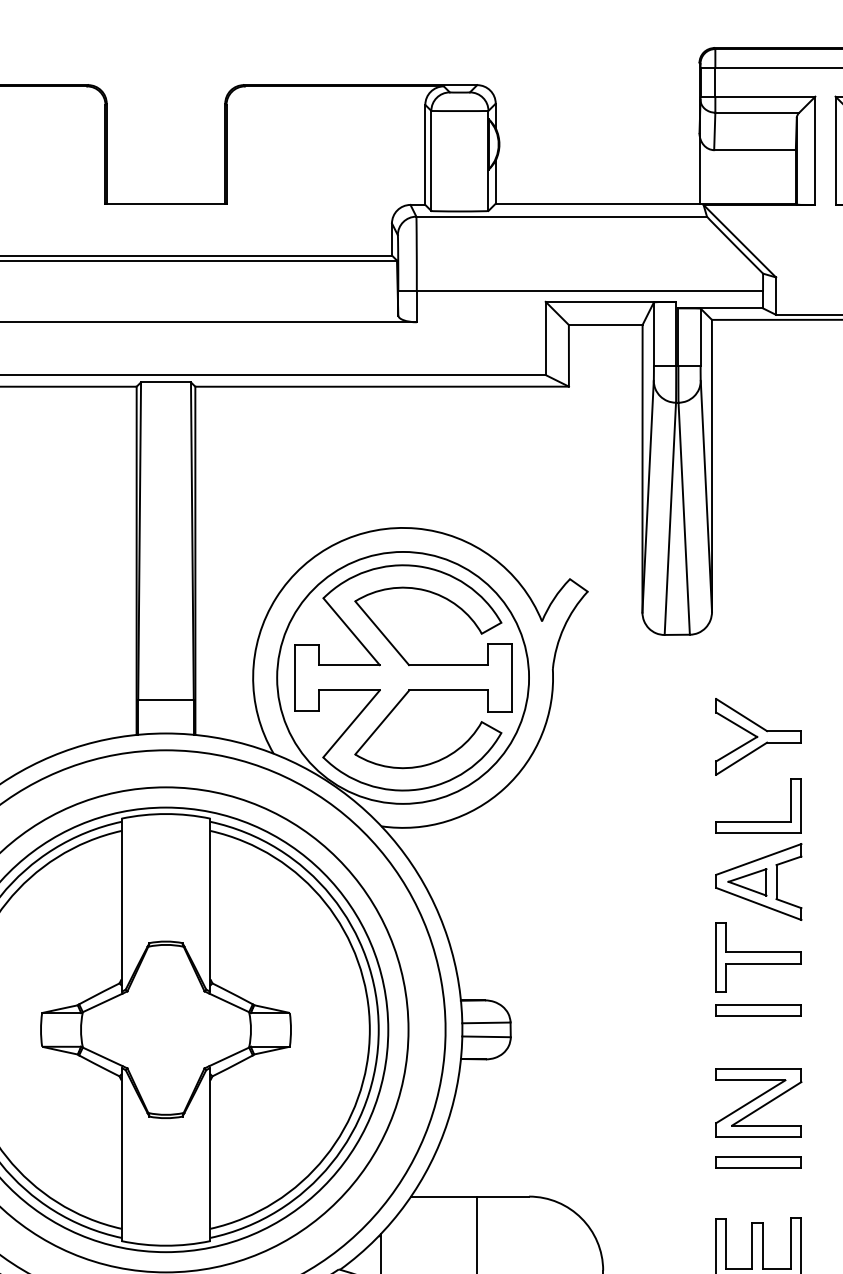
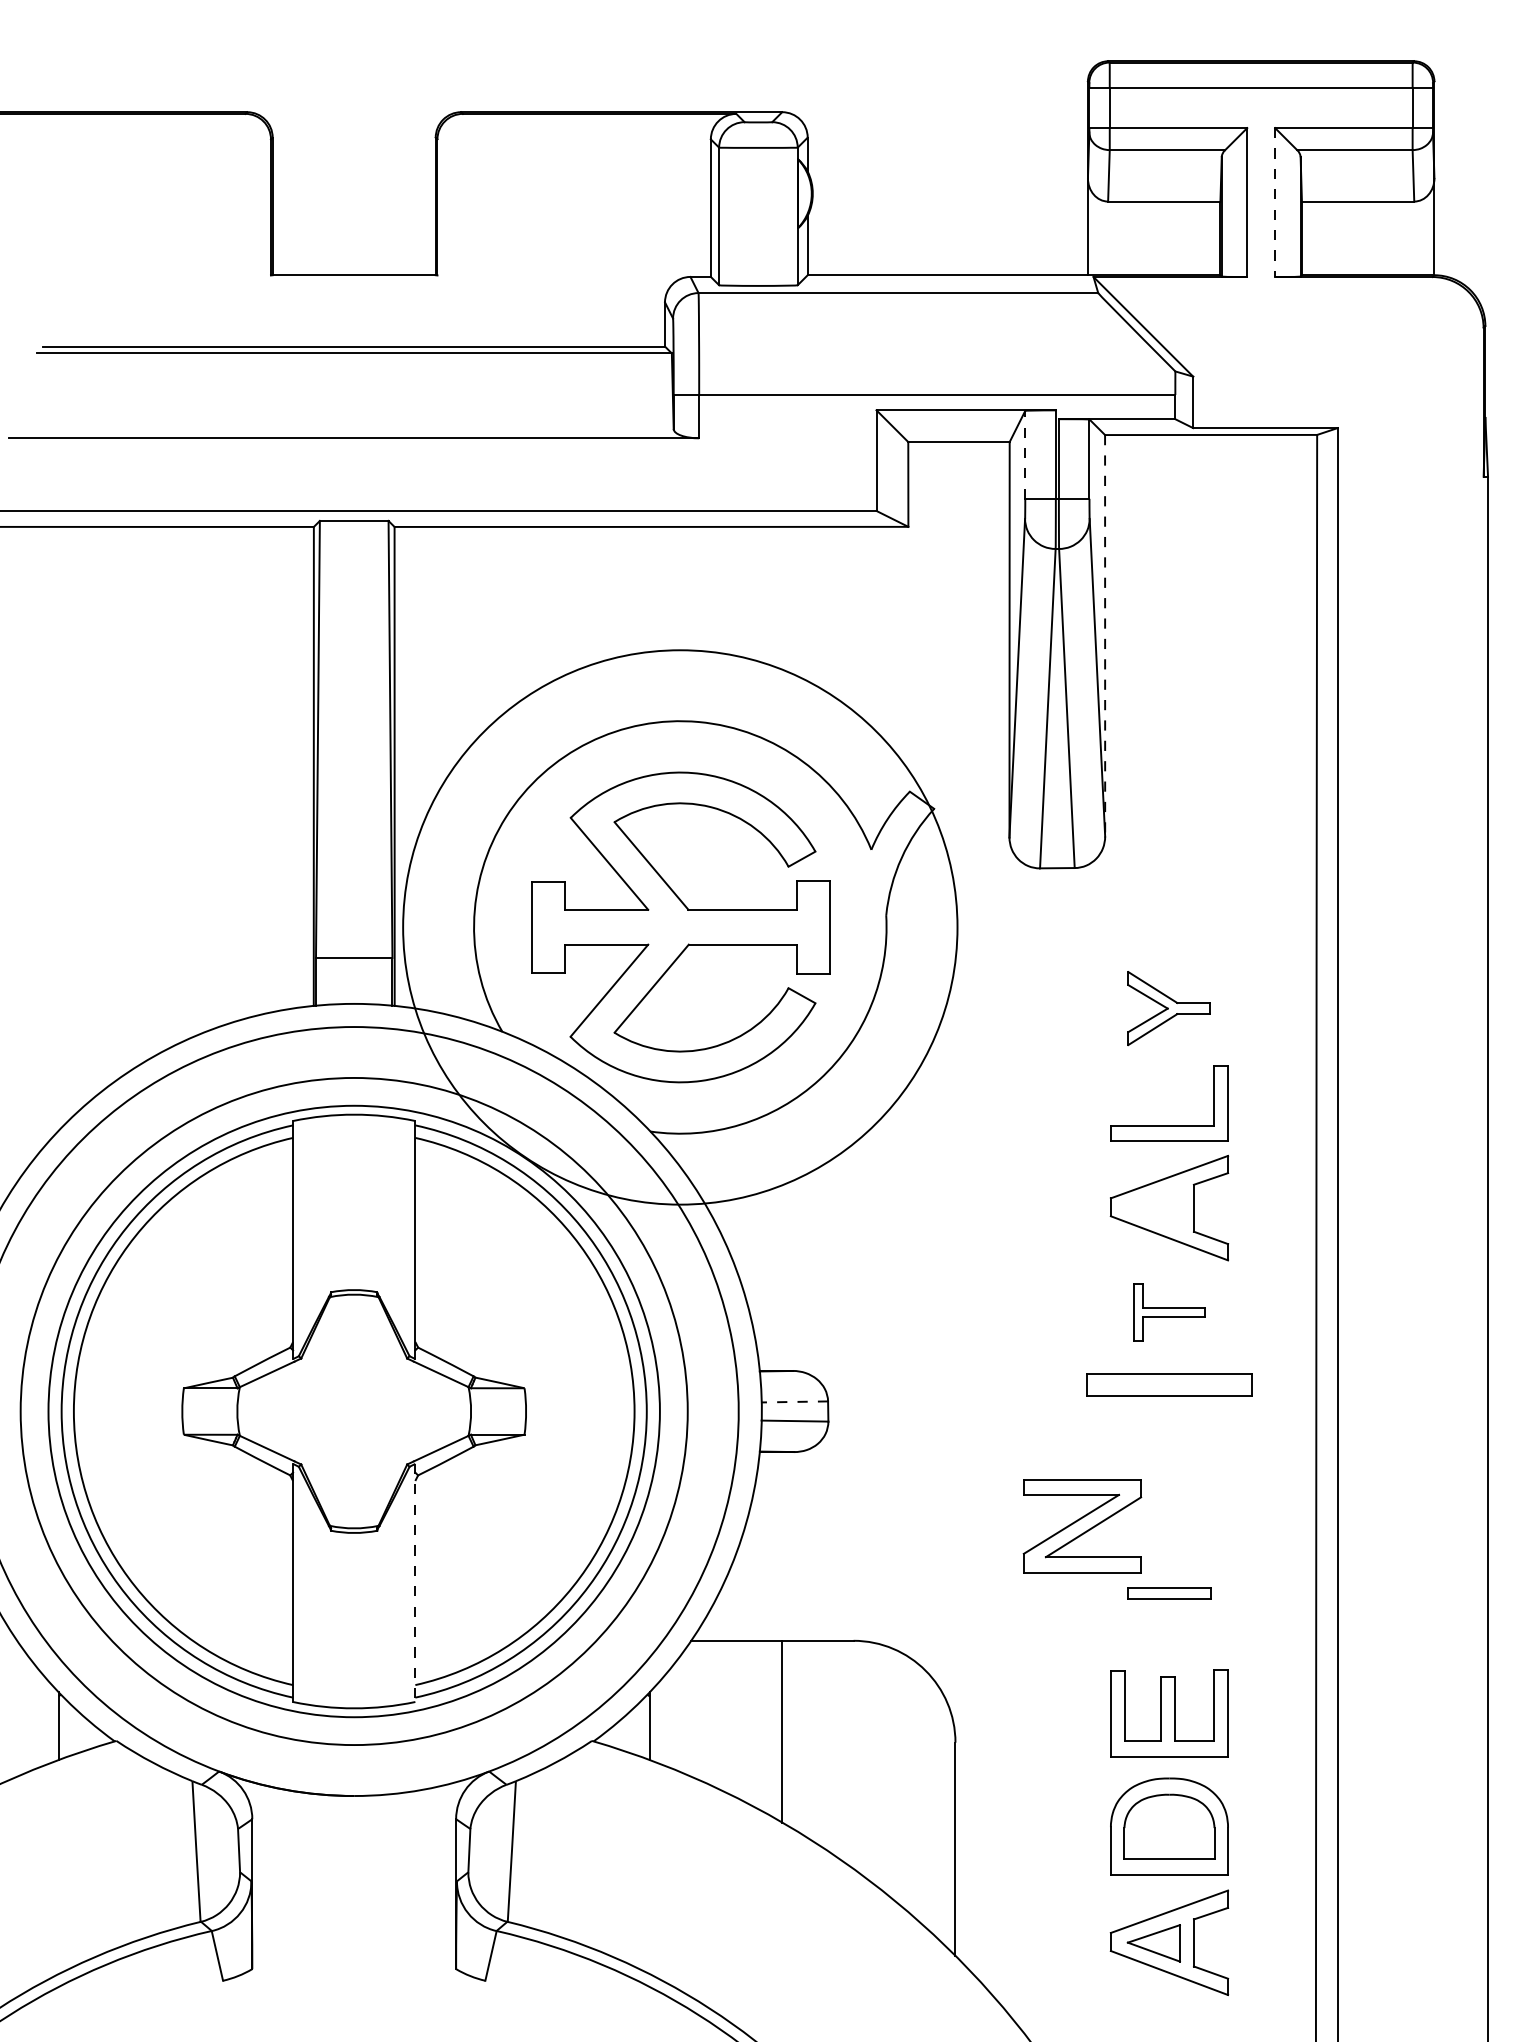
line: (835, 151) -> (1275, 203), solid -> dashed
line: (654, 334) -> (1025, 454), solid -> dashed
line: (712, 465) -> (1105, 635), solid -> dashed
circle: (403, 677) -> (680, 927), size x1.6
part: (758, 736) -> (1168, 1008), size x0.7
part: (747, 882) -> (1153, 1208), removed
part: (758, 957) -> (1169, 1312), size x0.6
part: (758, 1010) -> (1169, 1384), size x1.4
line: (486, 1022) -> (794, 1401), solid -> dashed
part: (758, 1103) -> (1082, 1526), moved
line: (210, 1154) -> (415, 1583), solid -> dashed
part: (758, 1162) -> (1169, 1593), size x0.7

